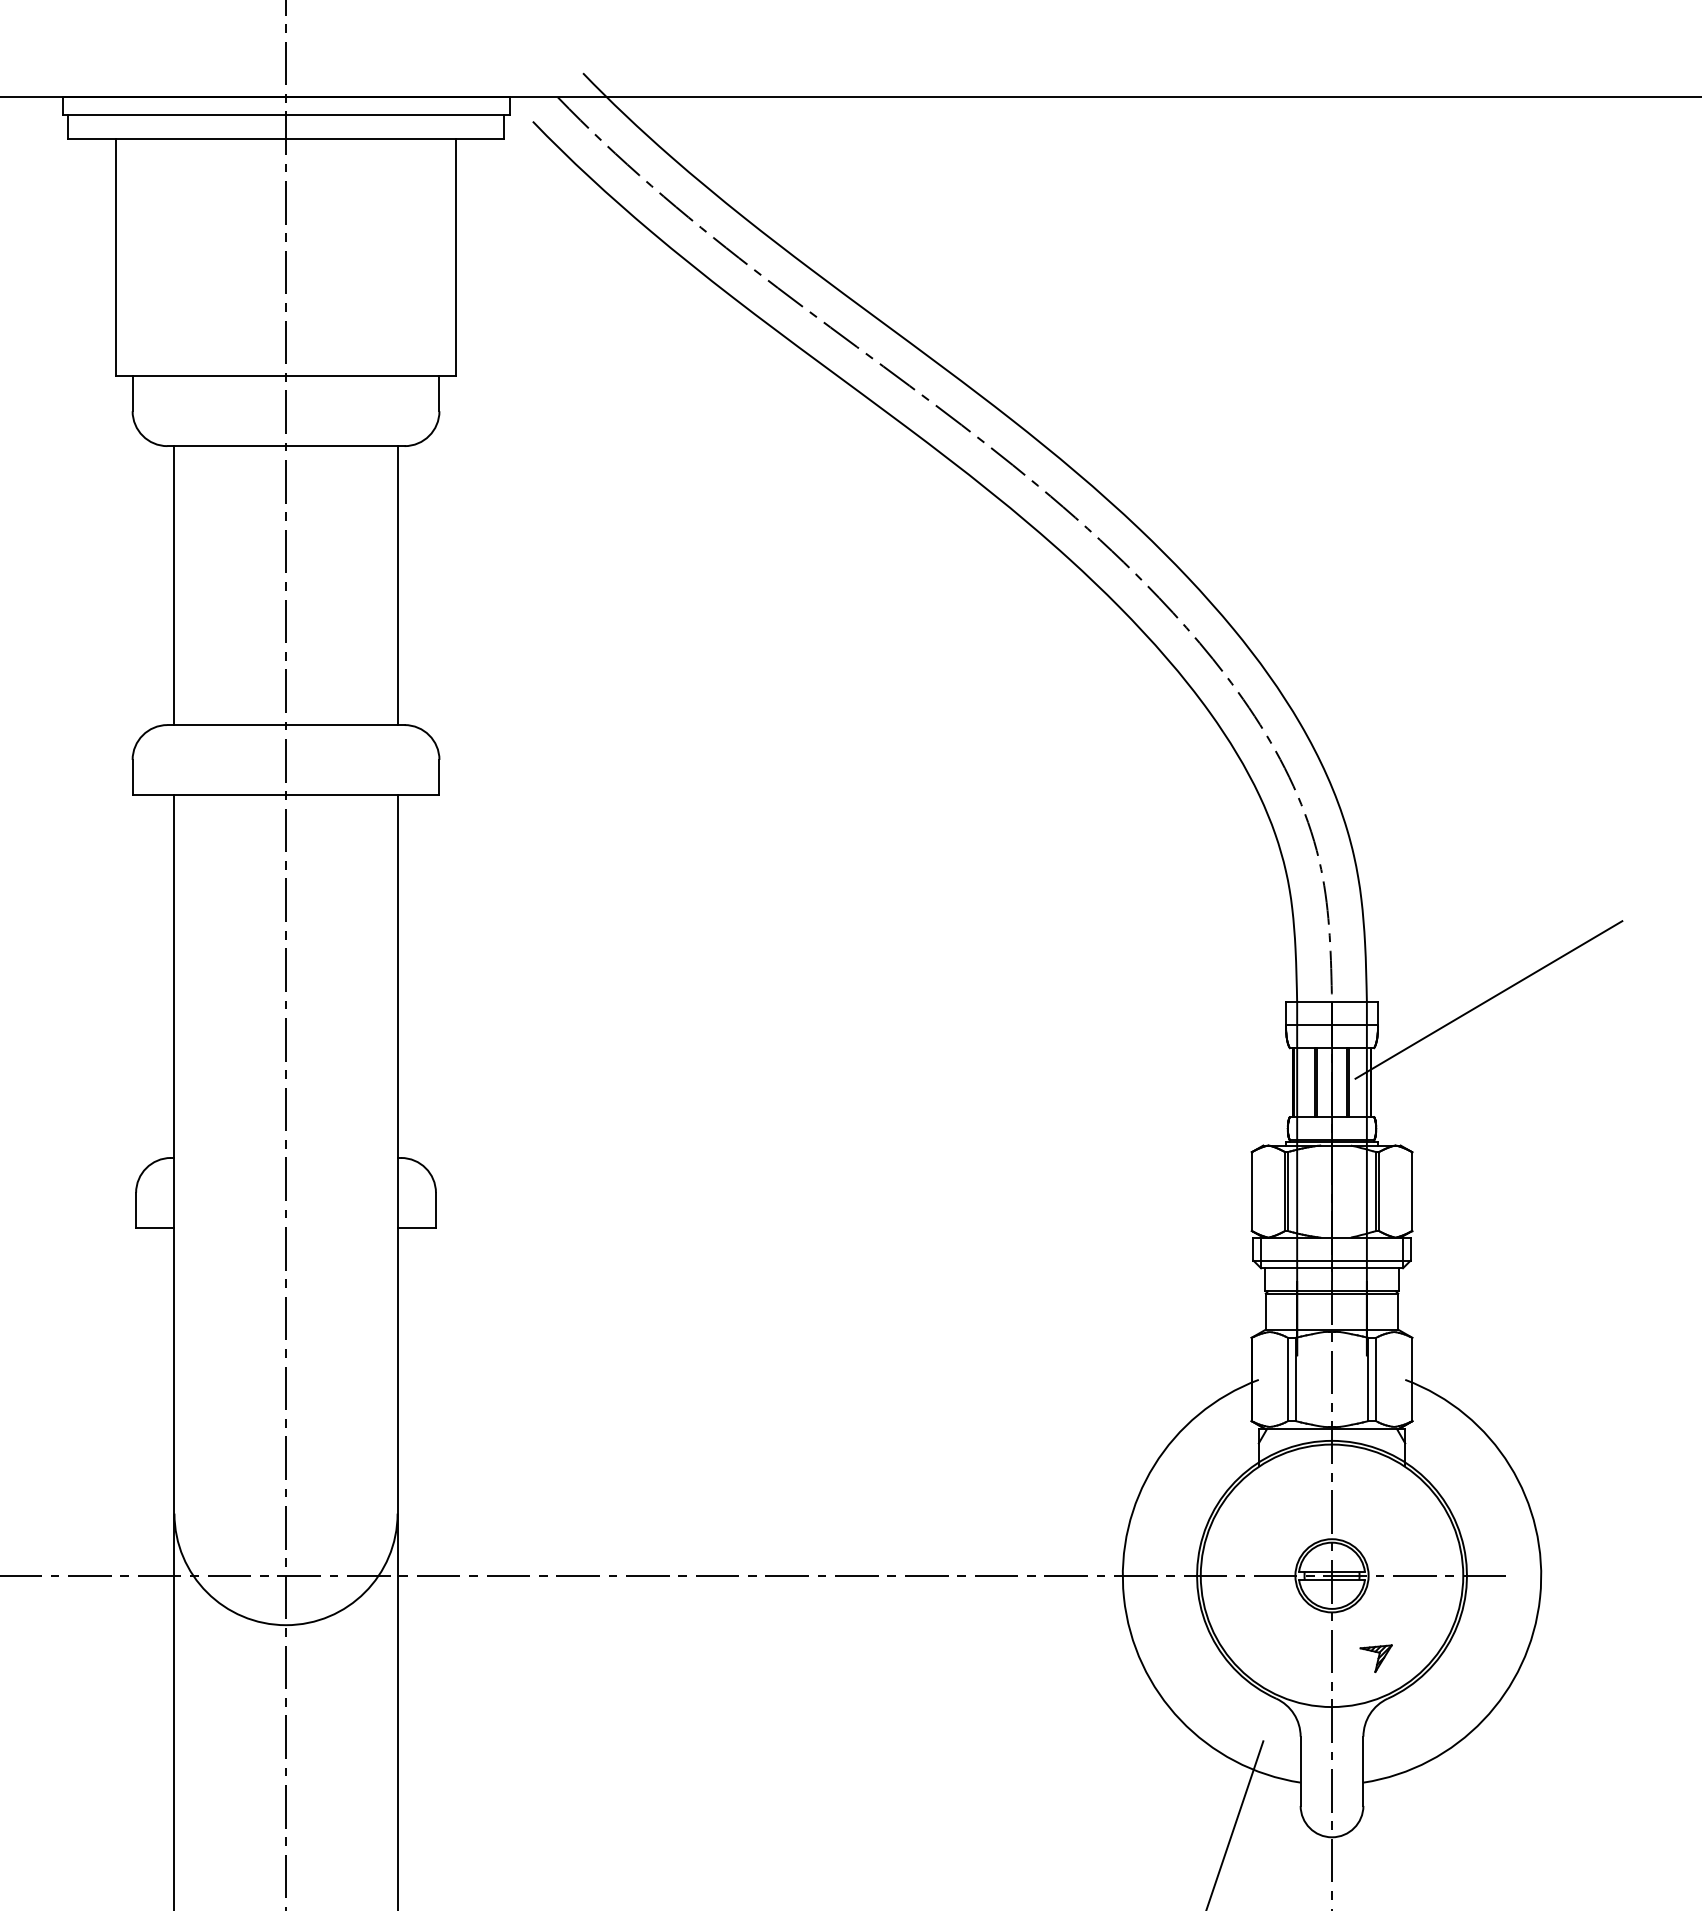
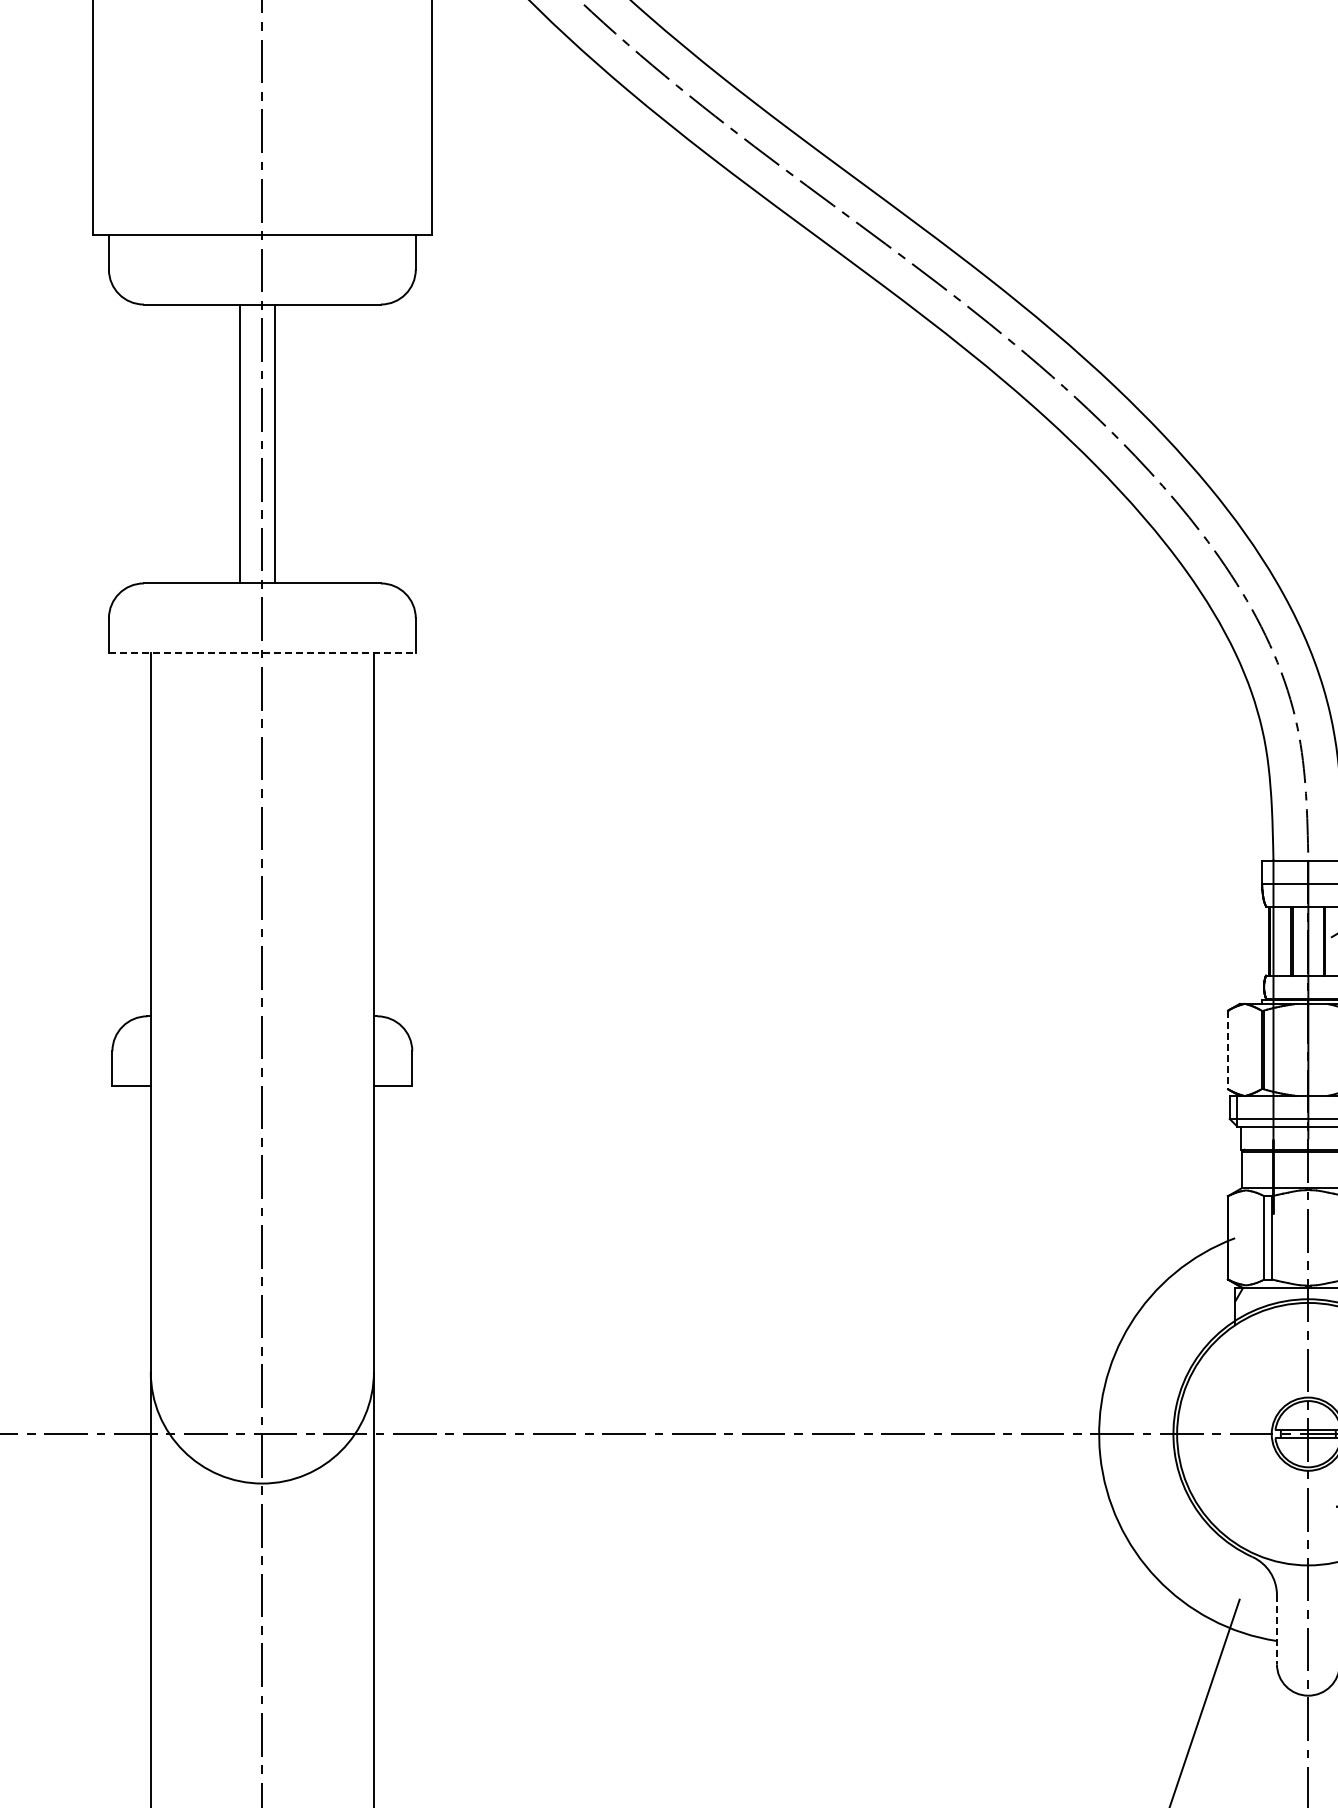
line: (174, 585) -> (239, 443), moved
line: (397, 585) -> (274, 443), moved
line: (286, 794) -> (262, 652), solid -> dashed
line: (1251, 1192) -> (1227, 1050), solid -> dashed
line: (1300, 1771) -> (1276, 1629), solid -> dashed

